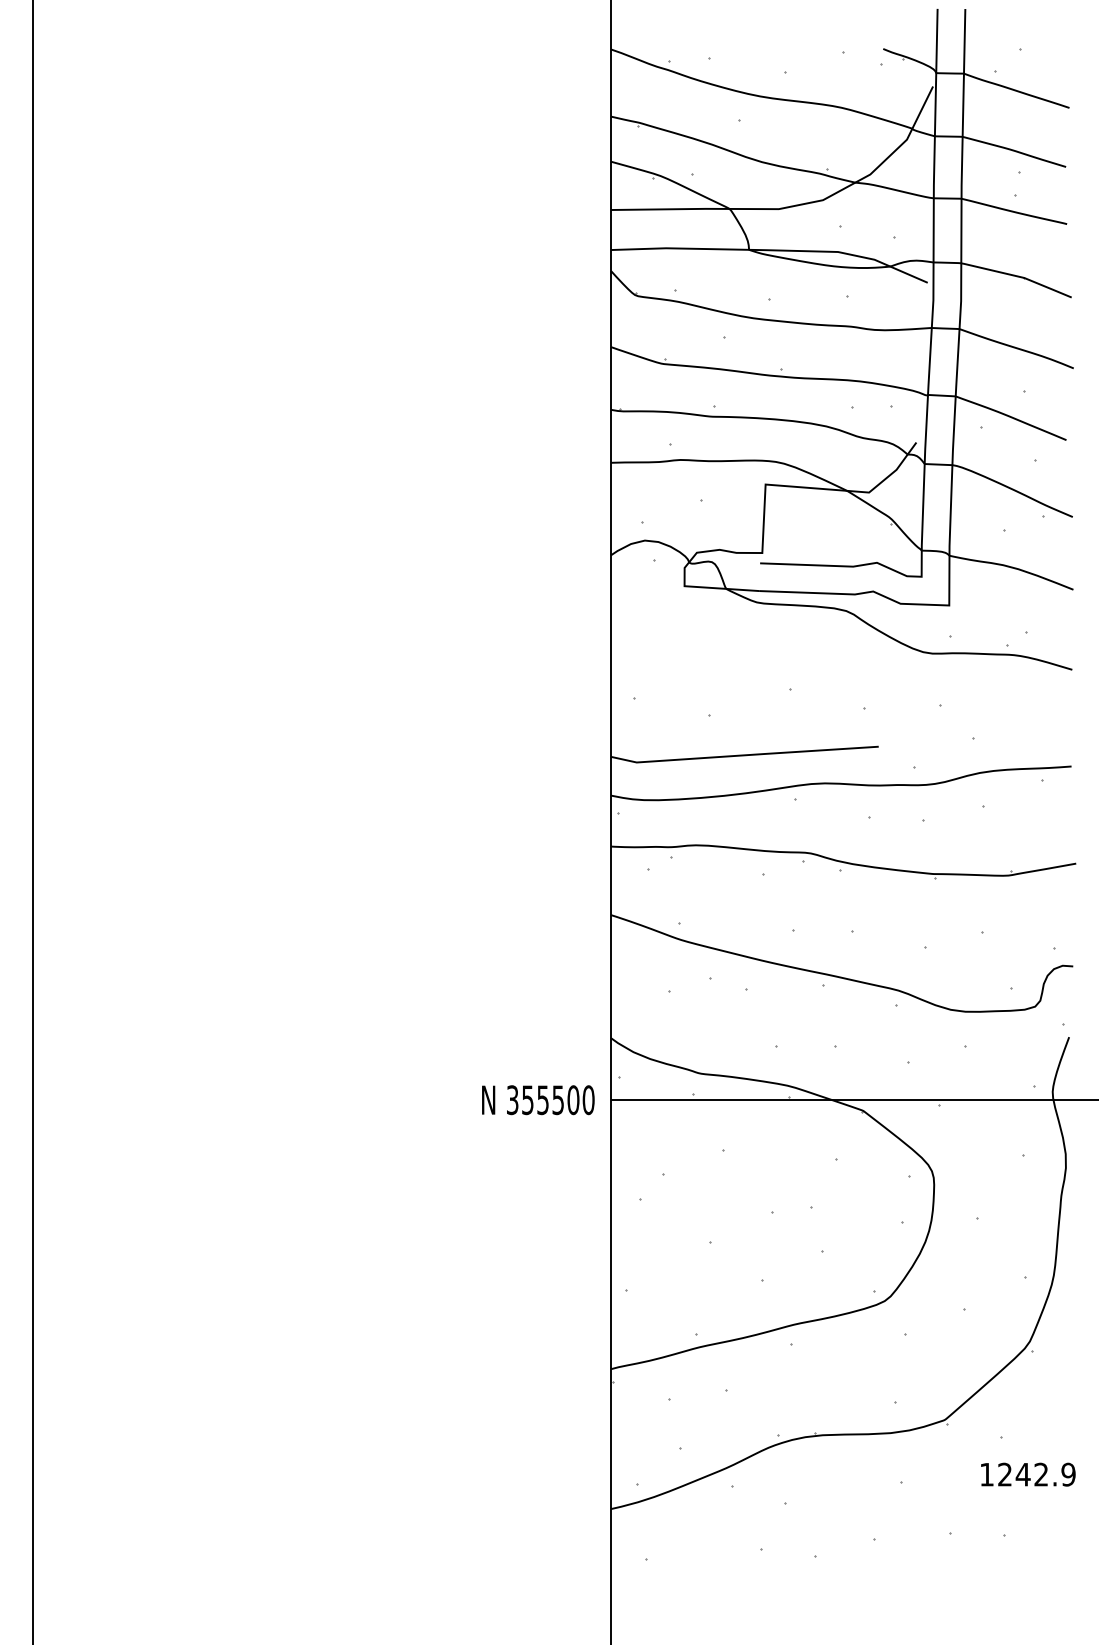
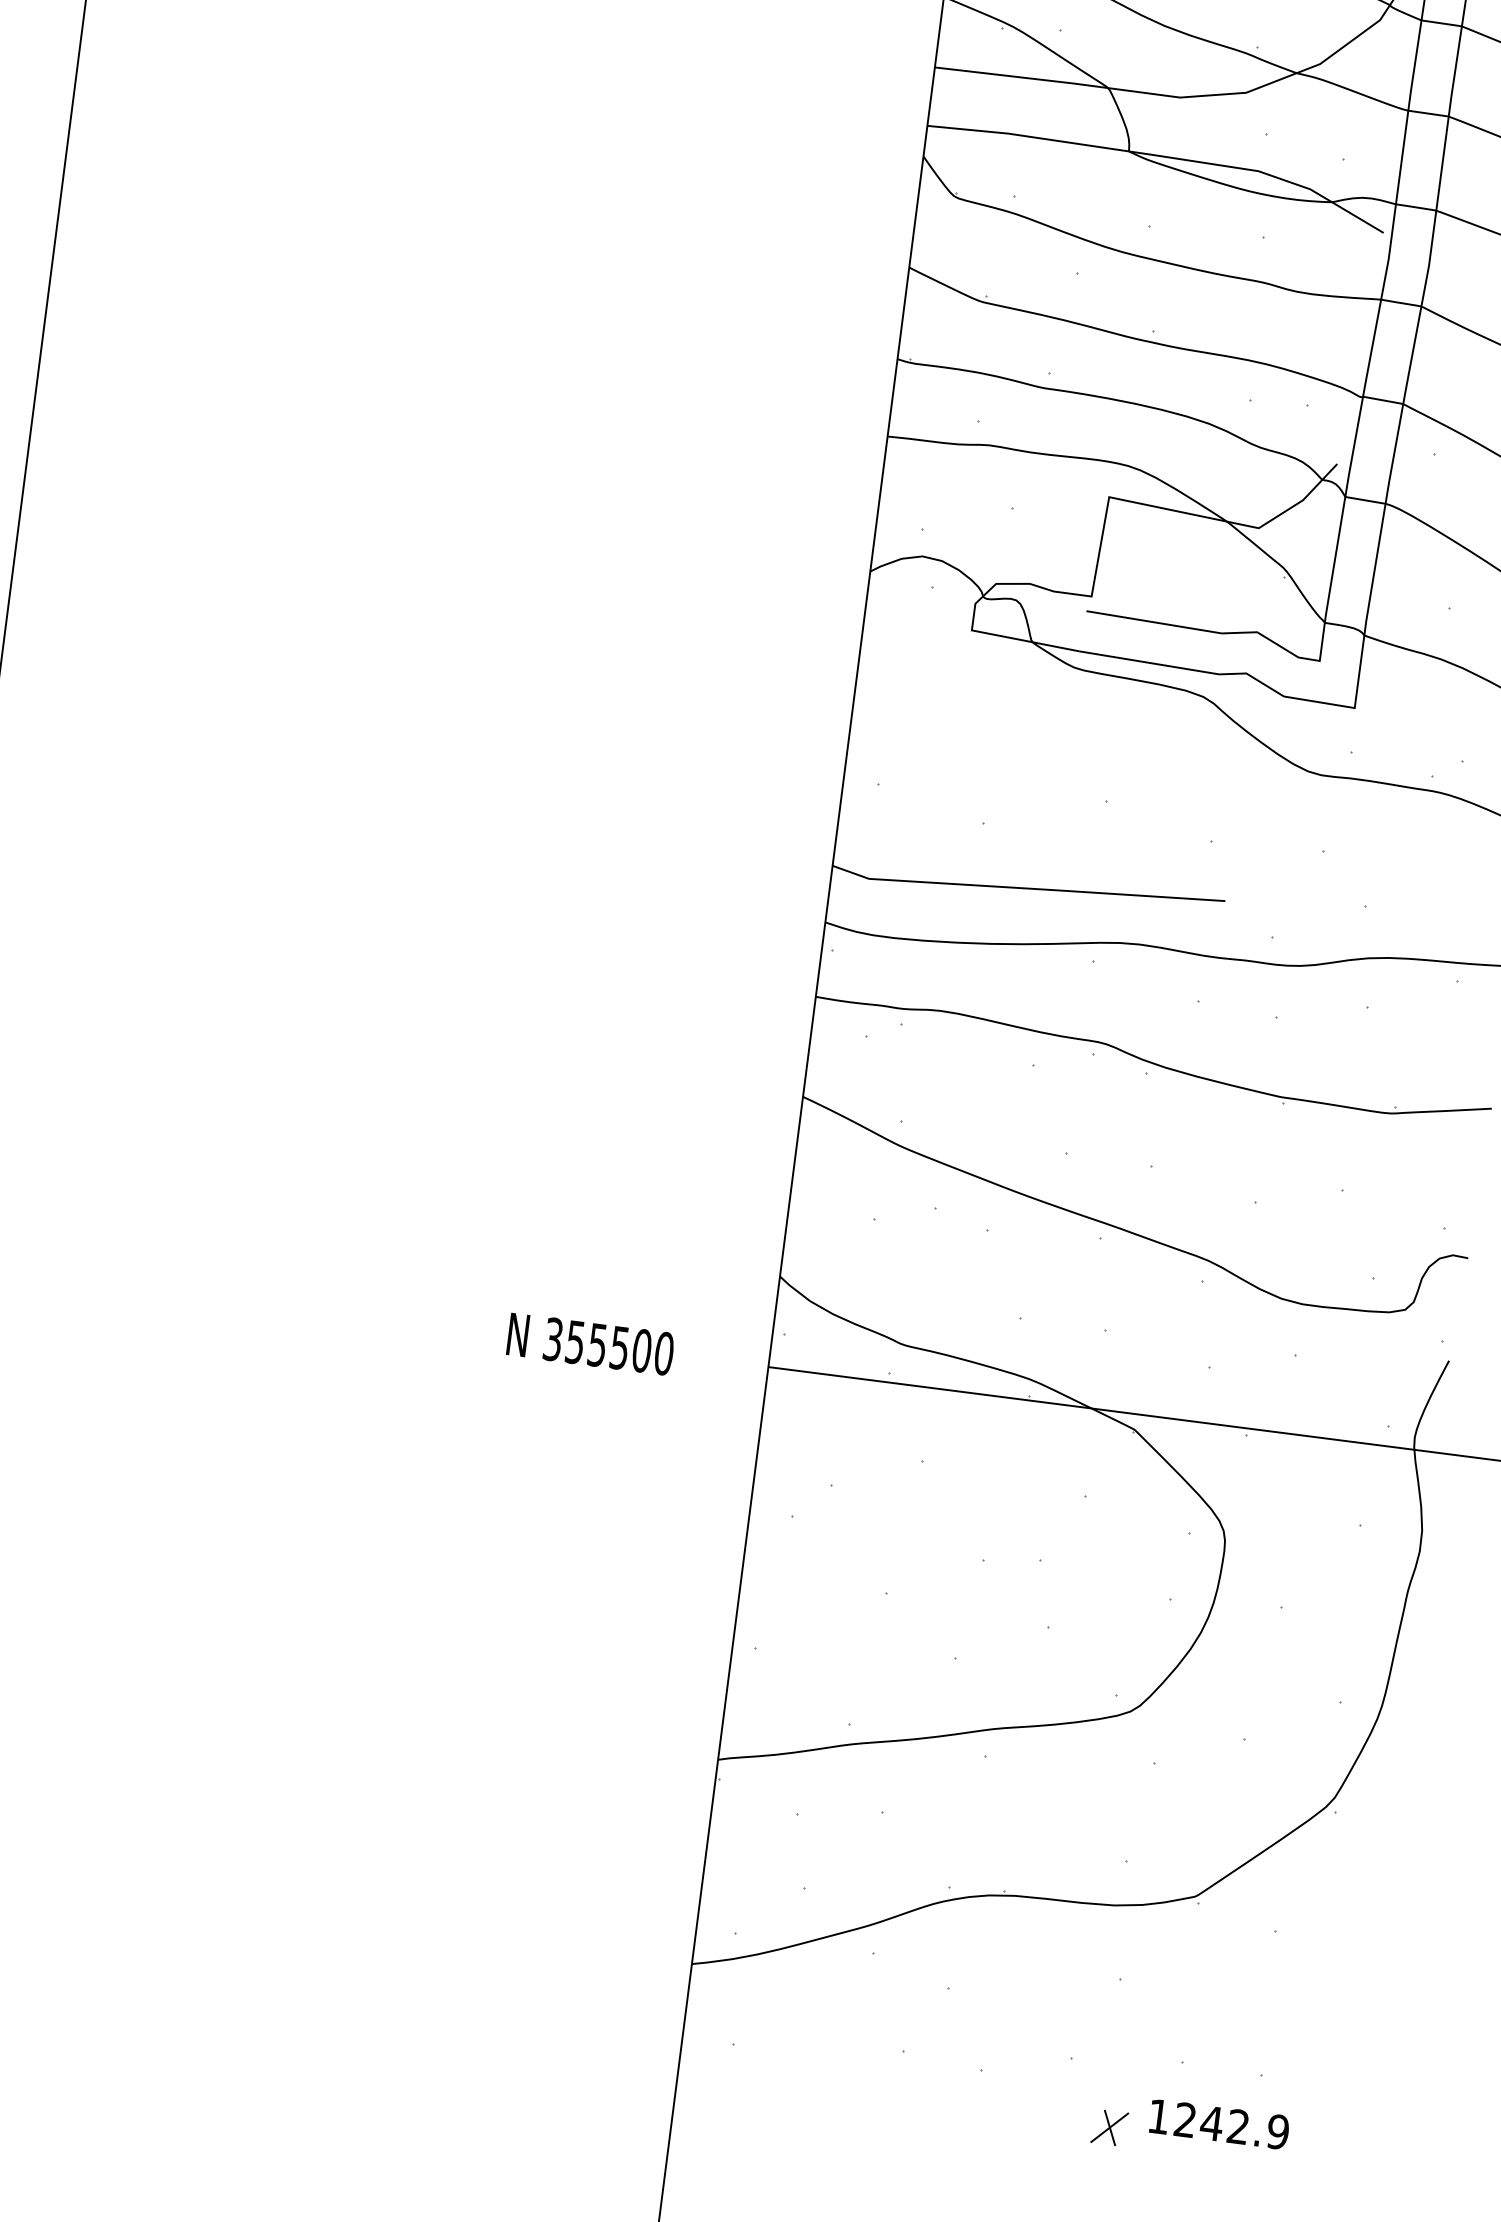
text: (538, 1100) -> (590, 1344), moved
text: (1028, 1474) -> (1219, 2124), moved
part: (906, 1583) -> (1109, 2127), added

